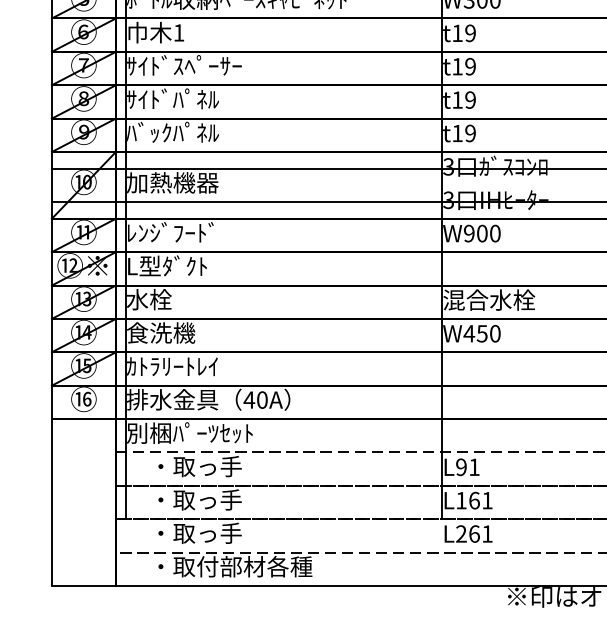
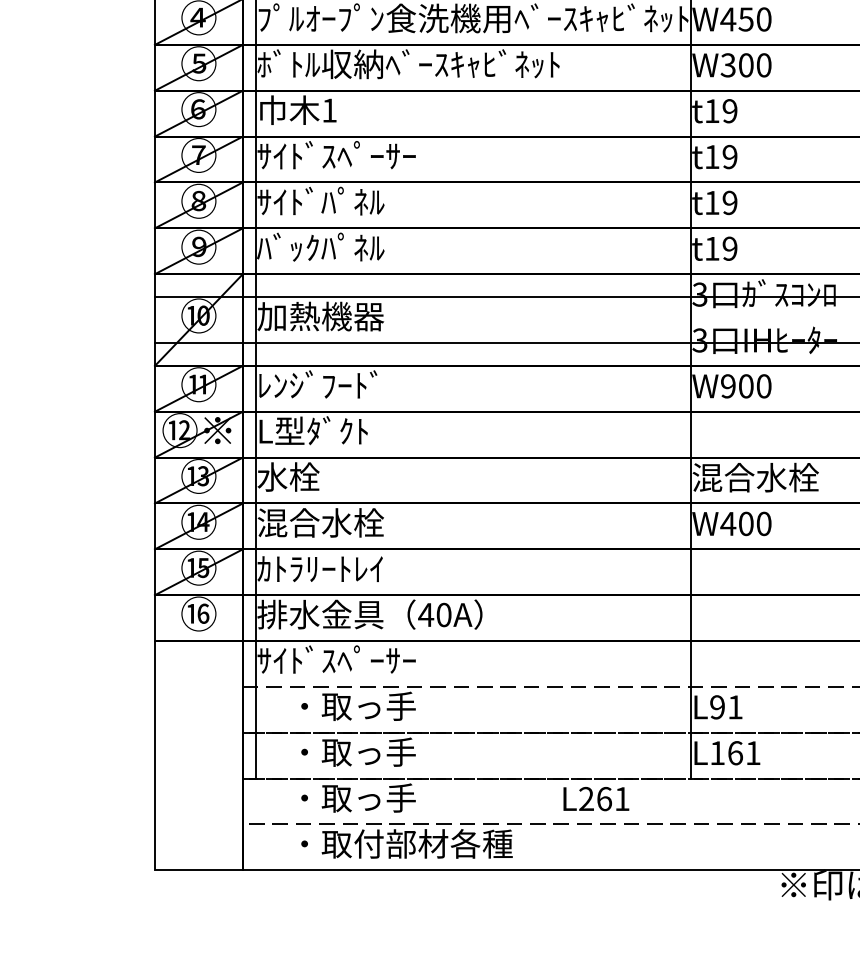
text: (172, 332) -> (320, 522), 食洗機 -> 混合水栓
text: (481, 333) -> (745, 523), W450 -> W400
text: (189, 433) -> (343, 660), 別梱ﾊﾟｰﾂｾｯﾄ -> ｻｲﾄﾞｽﾍﾟｰｻｰ
text: (468, 534) -> (596, 799), moved

